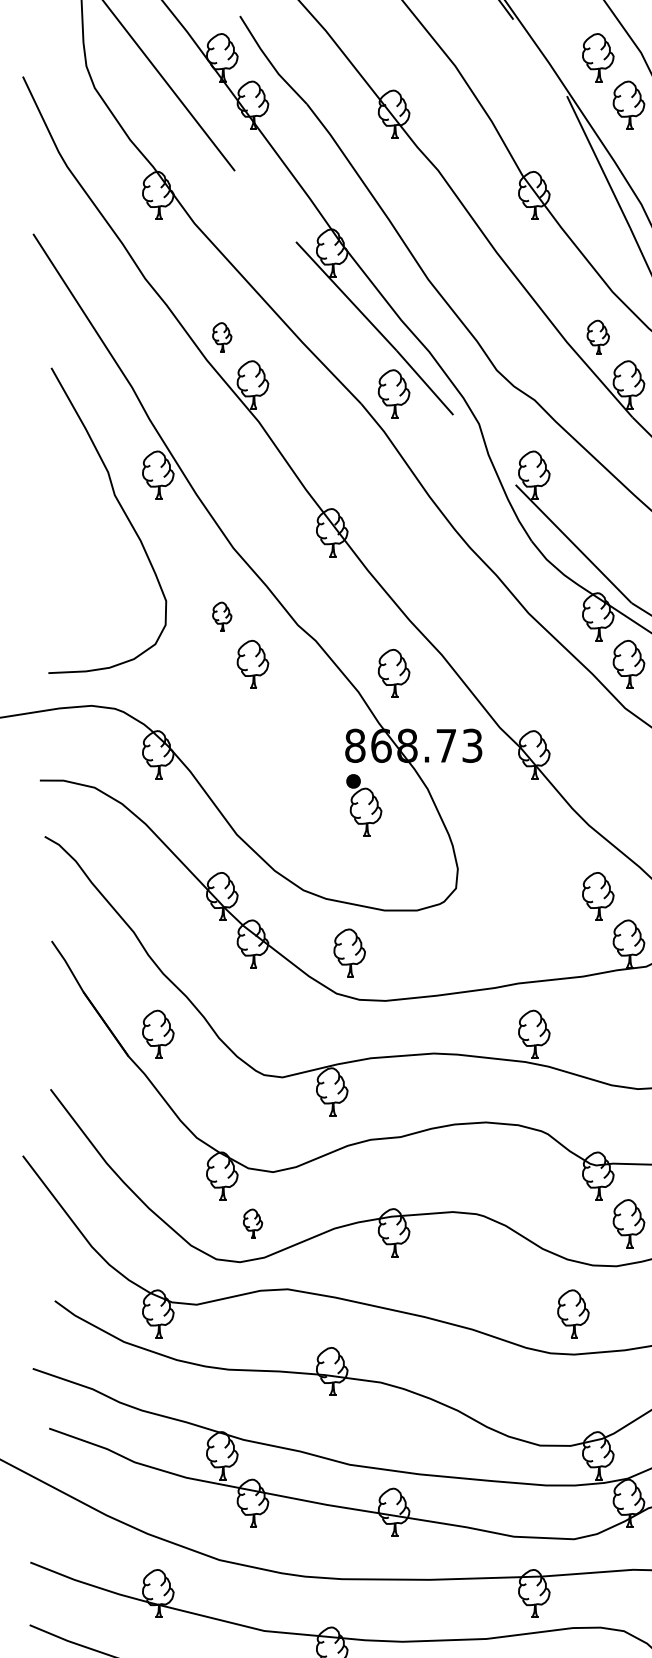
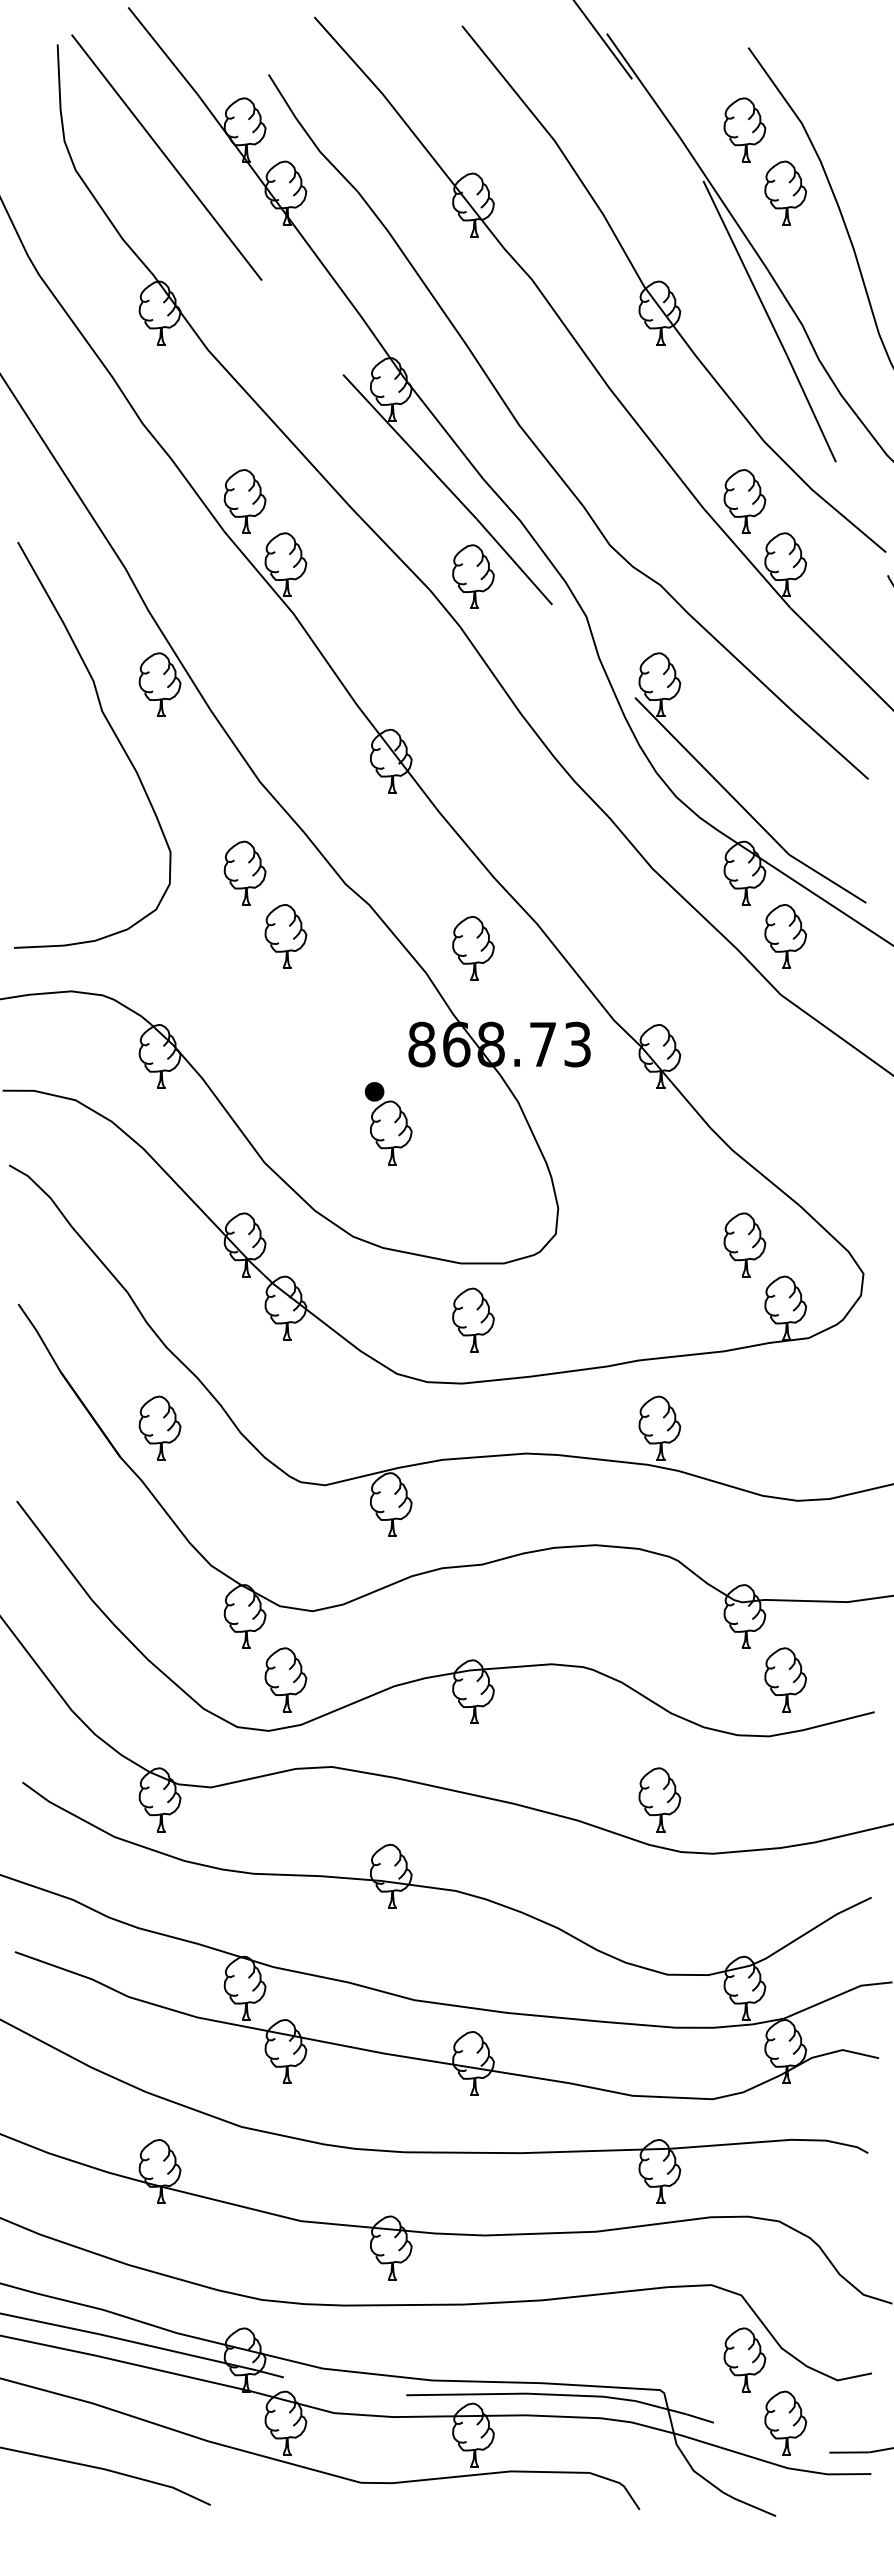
part: (221, 337) -> (244, 501), size x1.67
part: (597, 337) -> (744, 501), size x1.43
part: (221, 616) -> (244, 872), size x1.67
part: (364, 805) -> (388, 1123), moved
part: (349, 952) -> (473, 1319), moved
part: (252, 1223) -> (285, 1679), size x1.67
part: (573, 1313) -> (659, 1799), moved

